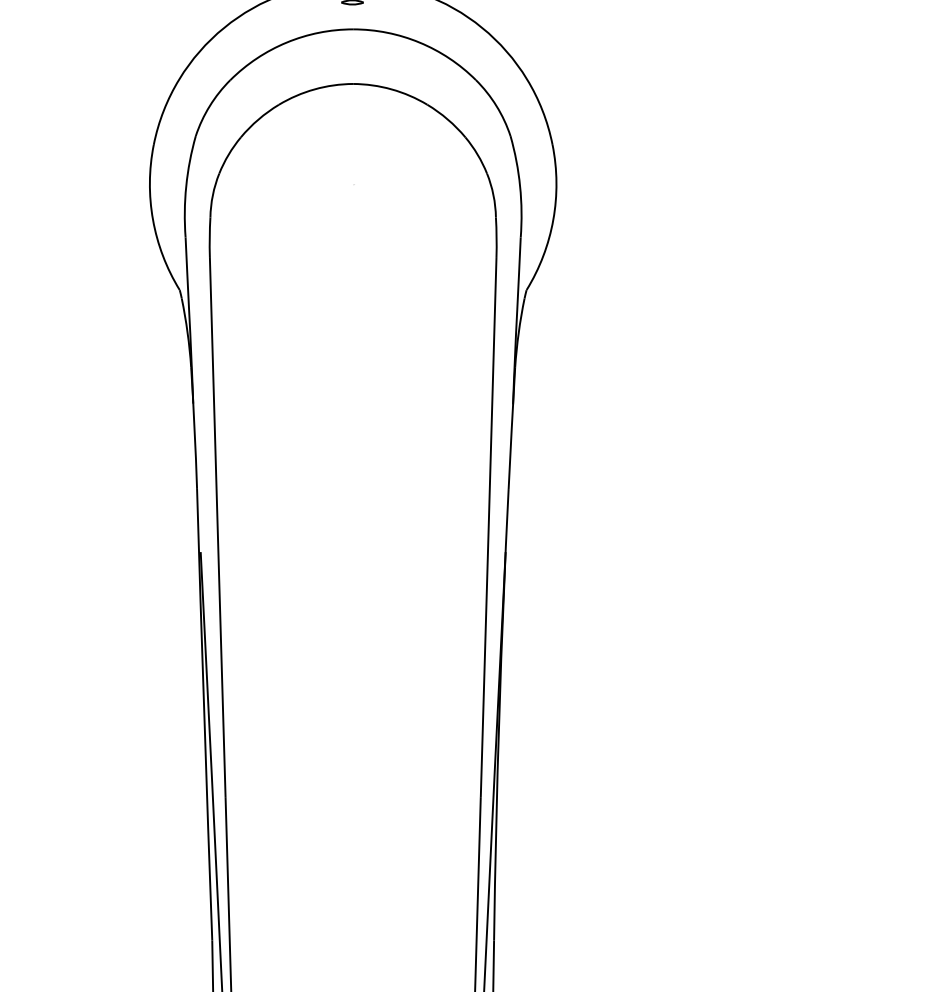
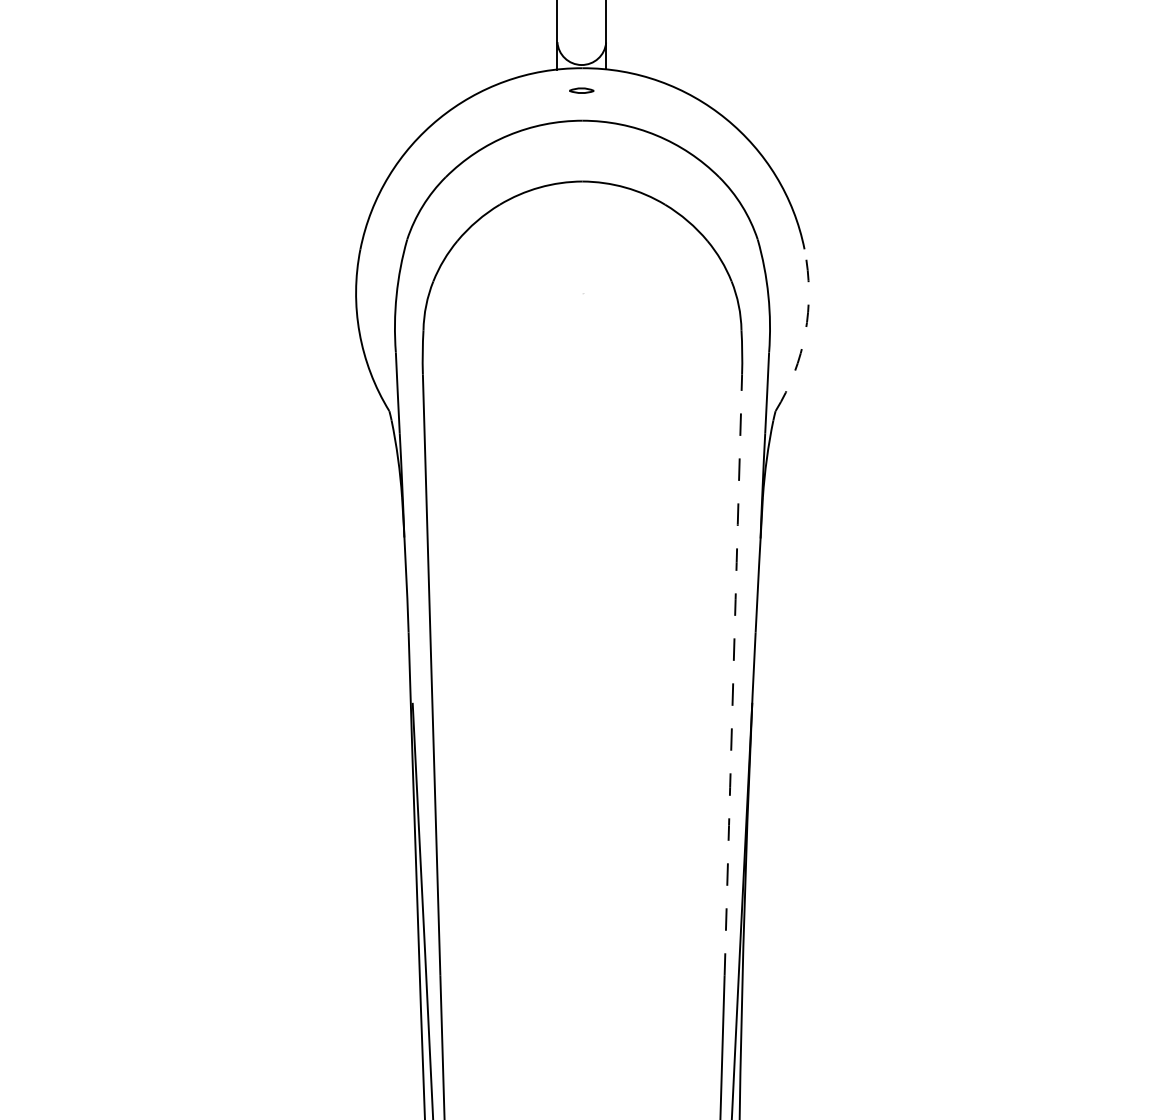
arc: (553, 219) -> (805, 332), solid -> dashed
arc: (488, 527) -> (733, 675), solid -> dashed

